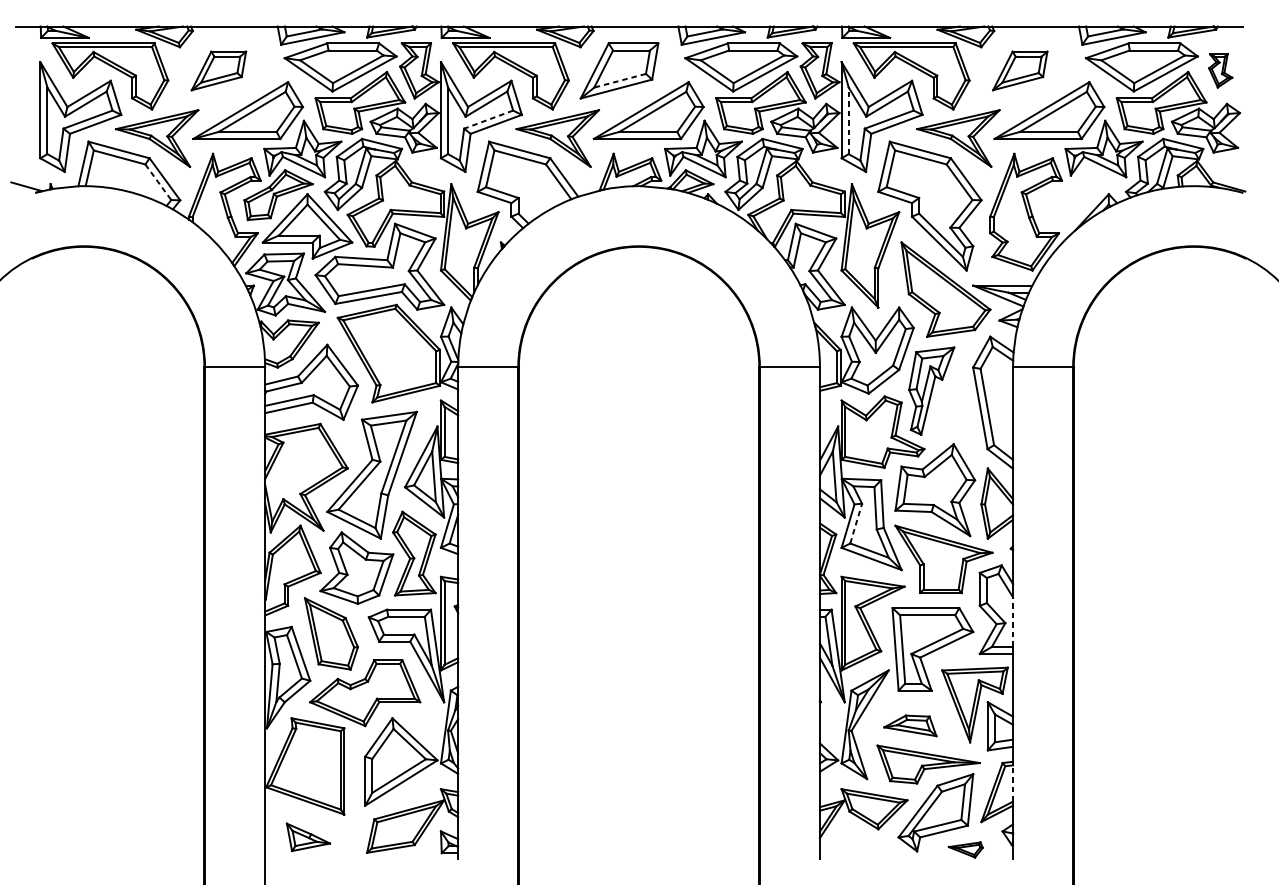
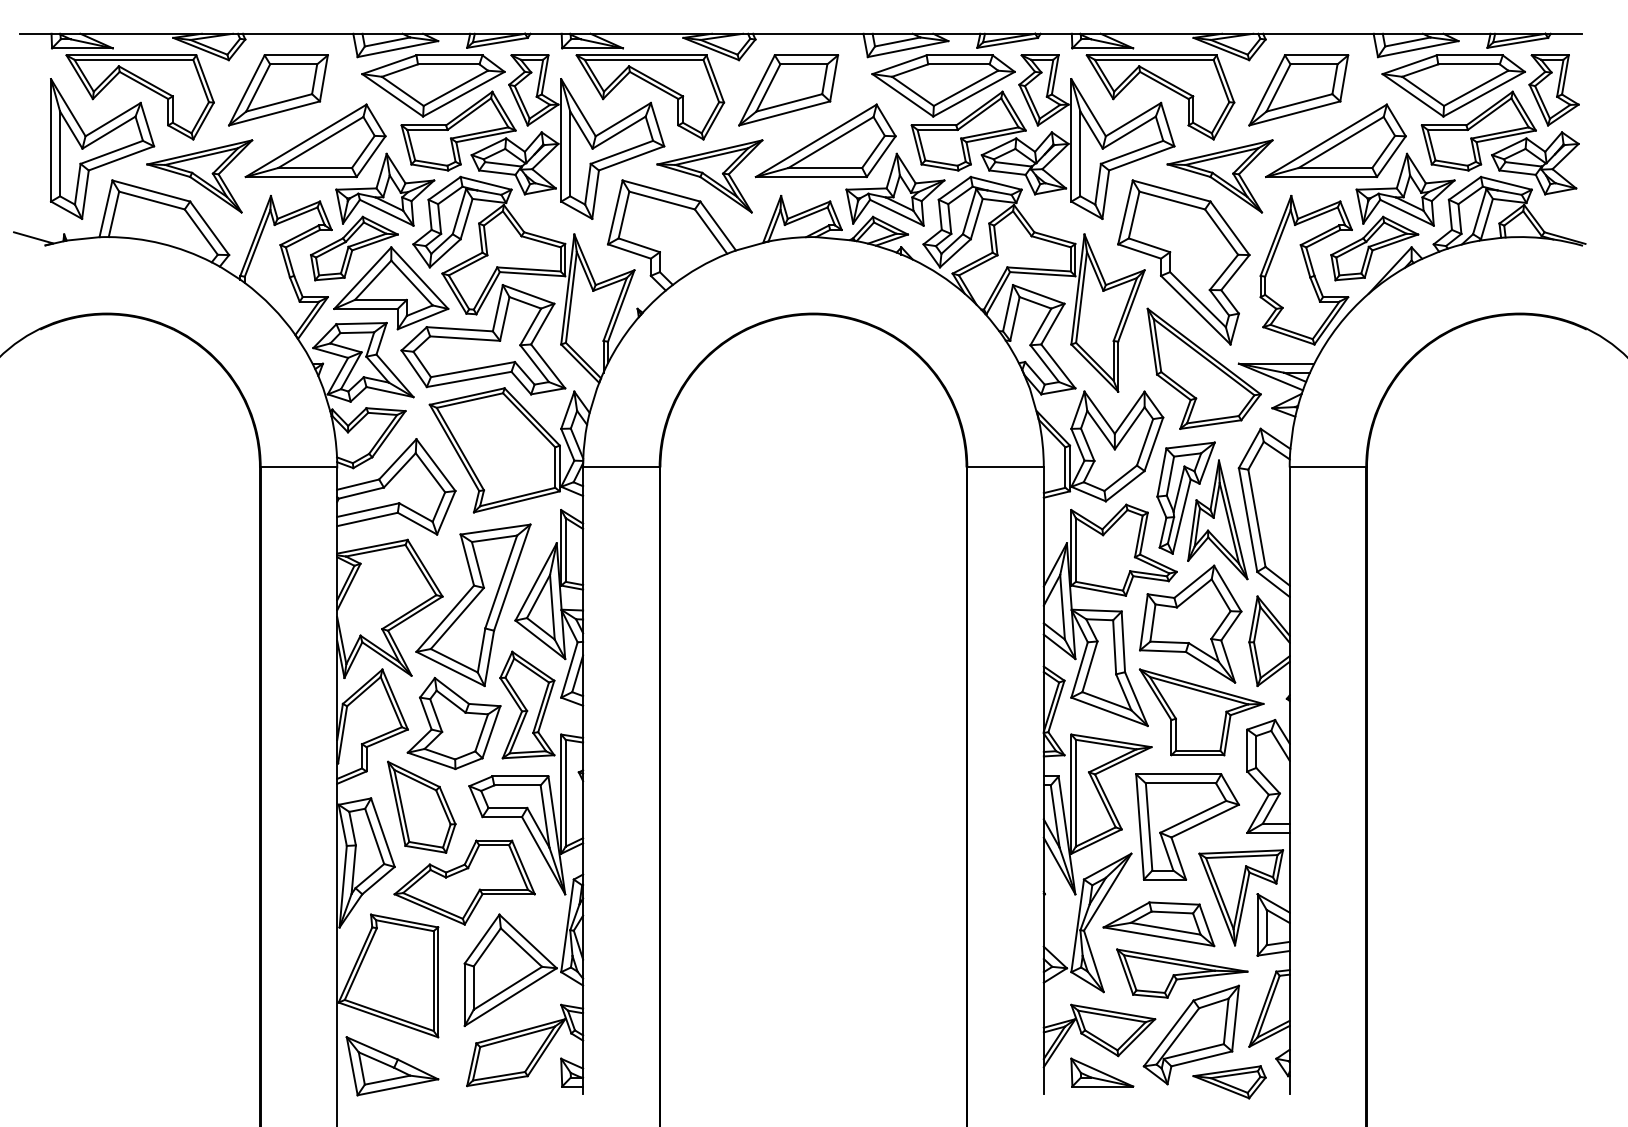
part: (218, 71) -> (278, 90), size x1.43
part: (1019, 71) -> (1298, 90), size x1.43
part: (1220, 71) -> (1553, 90), size x1.67
line: (619, 81) -> (788, 103), dashed -> solid
line: (488, 119) -> (621, 152), dashed -> solid
line: (848, 120) -> (1080, 153), dashed -> solid
line: (158, 182) -> (201, 232), dashed -> solid
part: (1079, 195) -> (1374, 248), added
part: (956, 407) -> (1217, 519), added
line: (856, 523) -> (1090, 666), dashed -> solid
line: (1012, 622) -> (1289, 792), dashed -> solid
part: (910, 725) -> (1158, 924), size x1.67
line: (1012, 783) -> (1289, 997), dashed -> solid
part: (308, 837) -> (392, 1066), size x1.67
part: (866, 842) -> (1102, 1072), added
part: (965, 850) -> (1229, 1082), size x1.67

